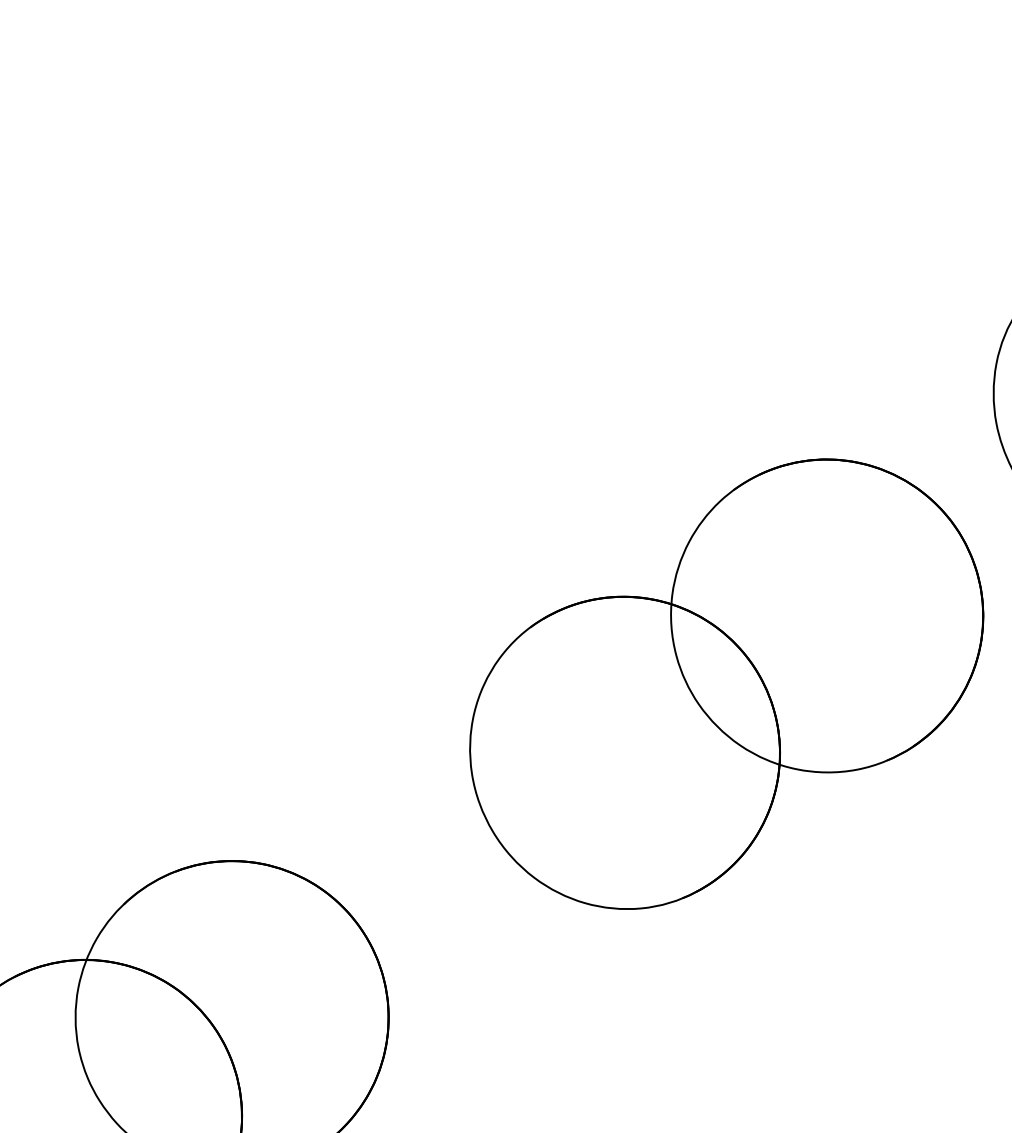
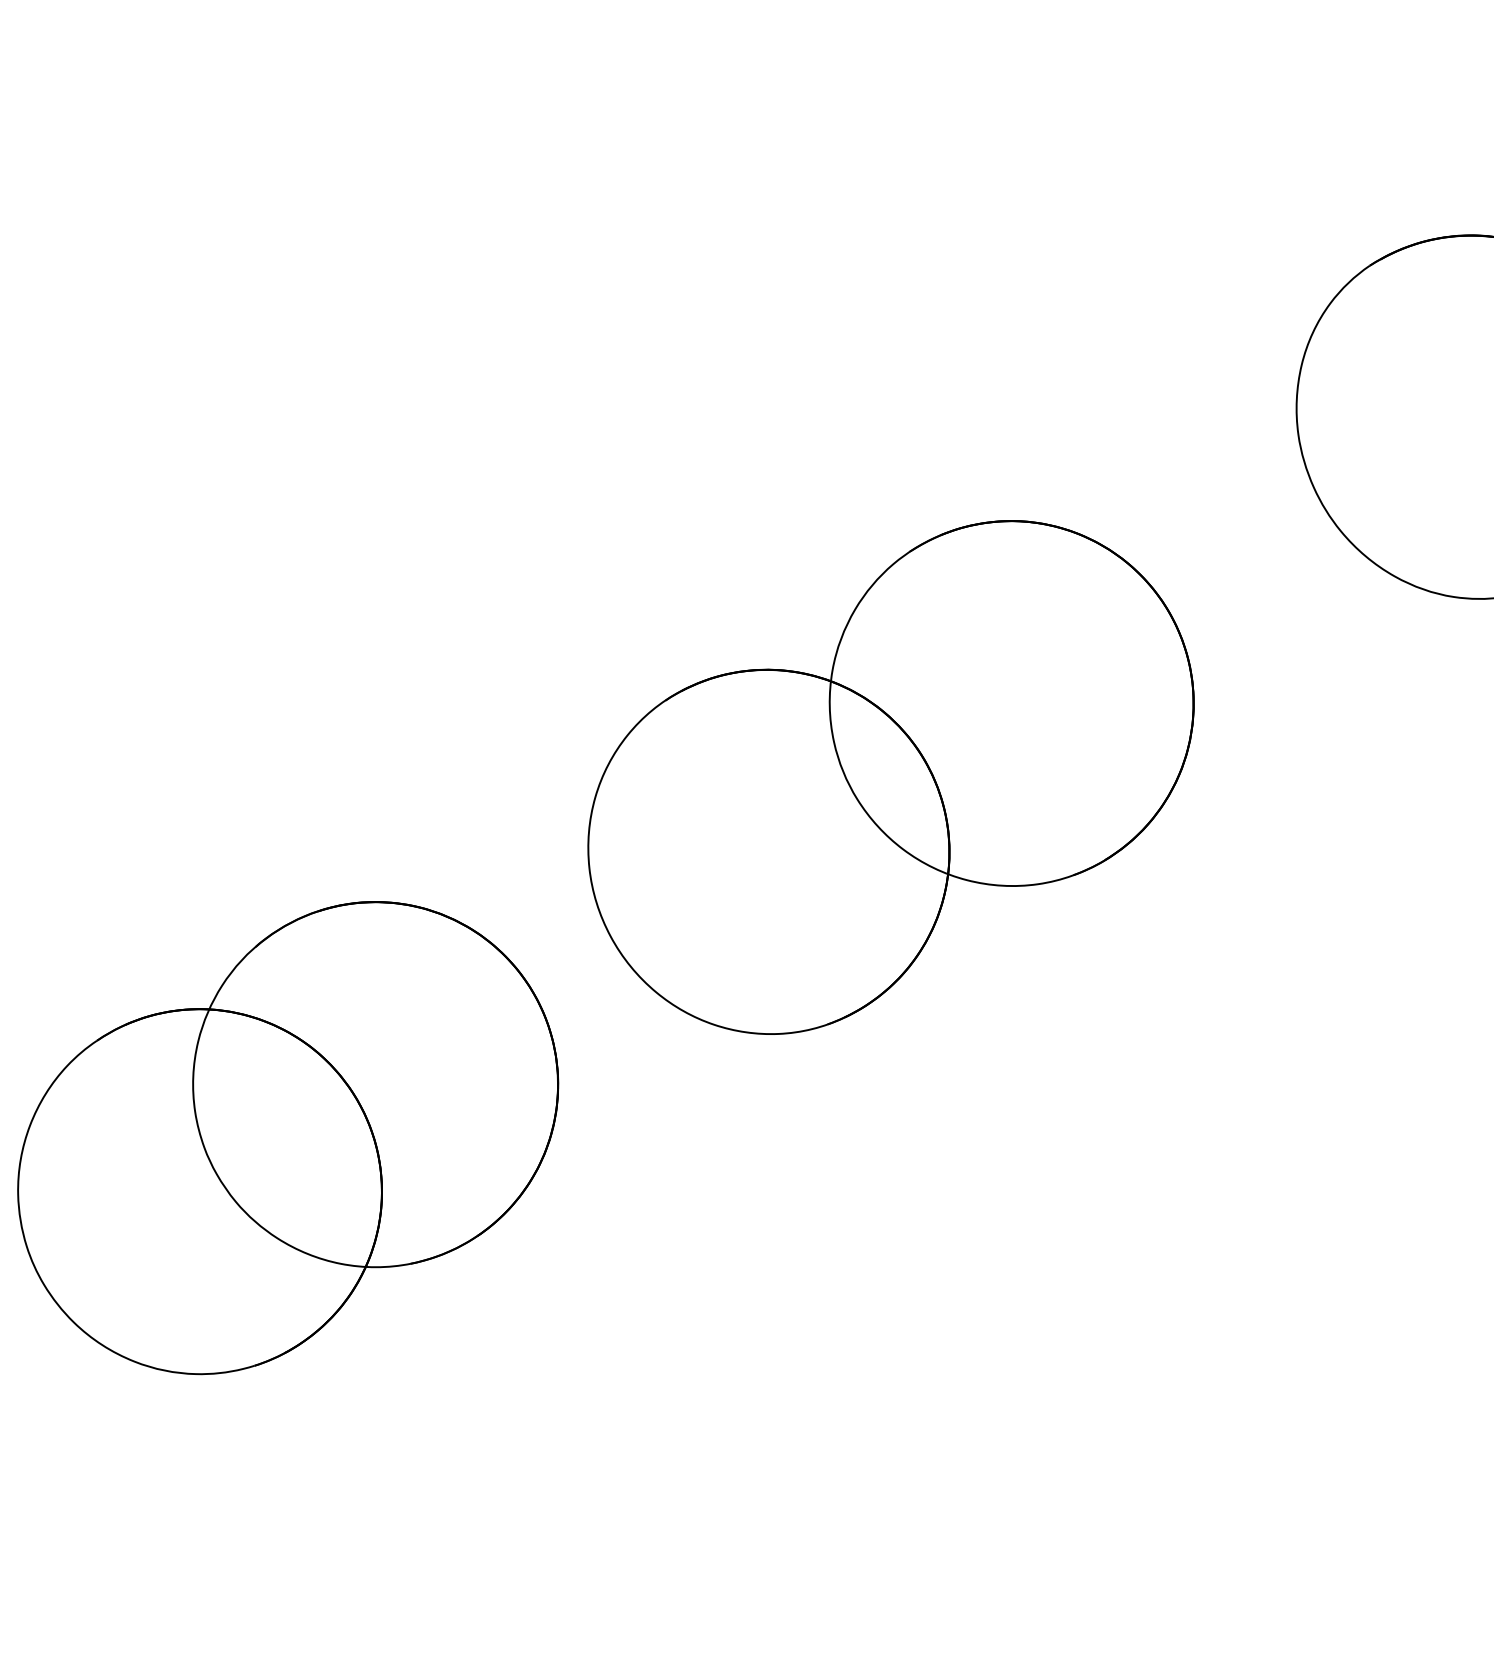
part: (726, 684) -> (890, 777), moved

